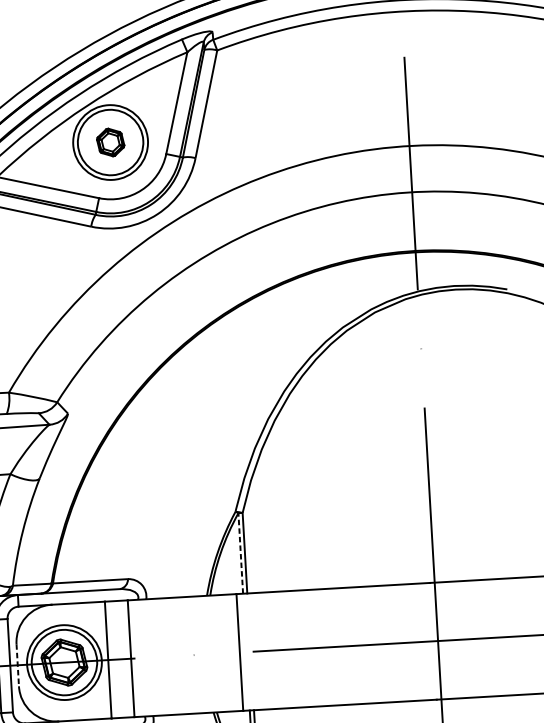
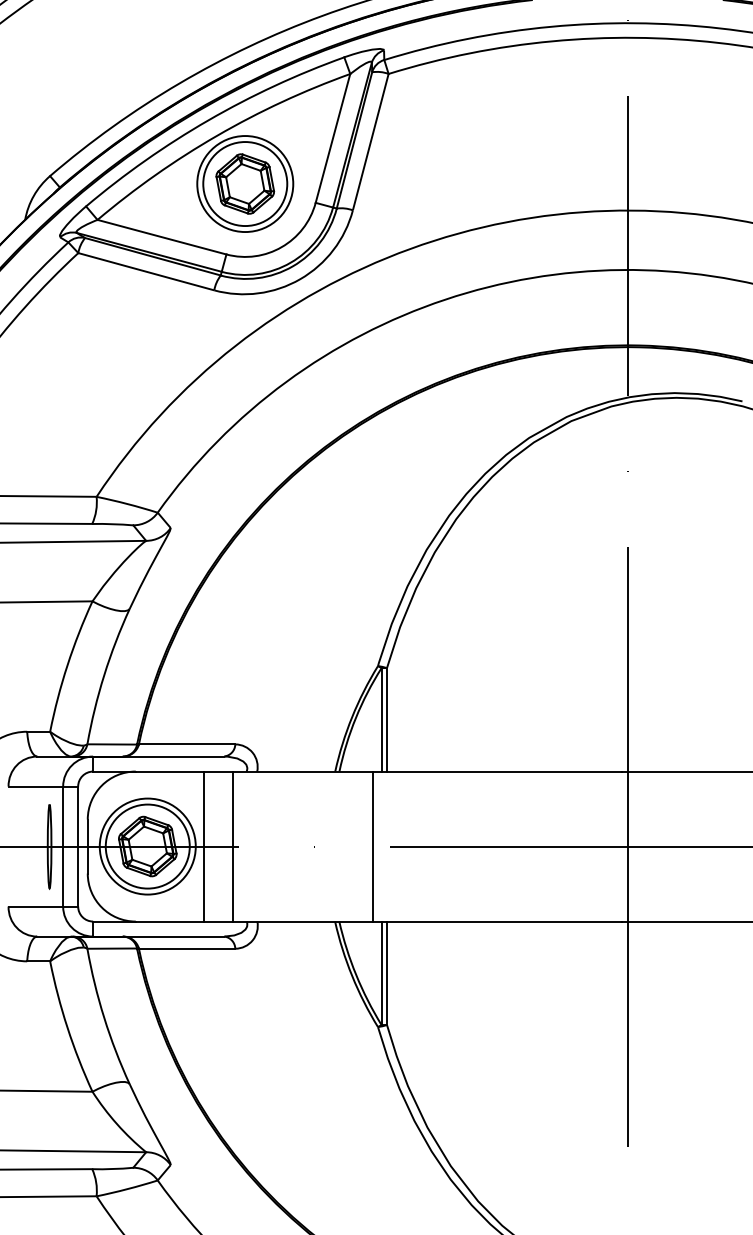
part: (110, 142) -> (245, 183), size x1.67
line: (240, 553) -> (381, 719), dashed -> solid
line: (17, 666) -> (87, 847), dashed -> solid

